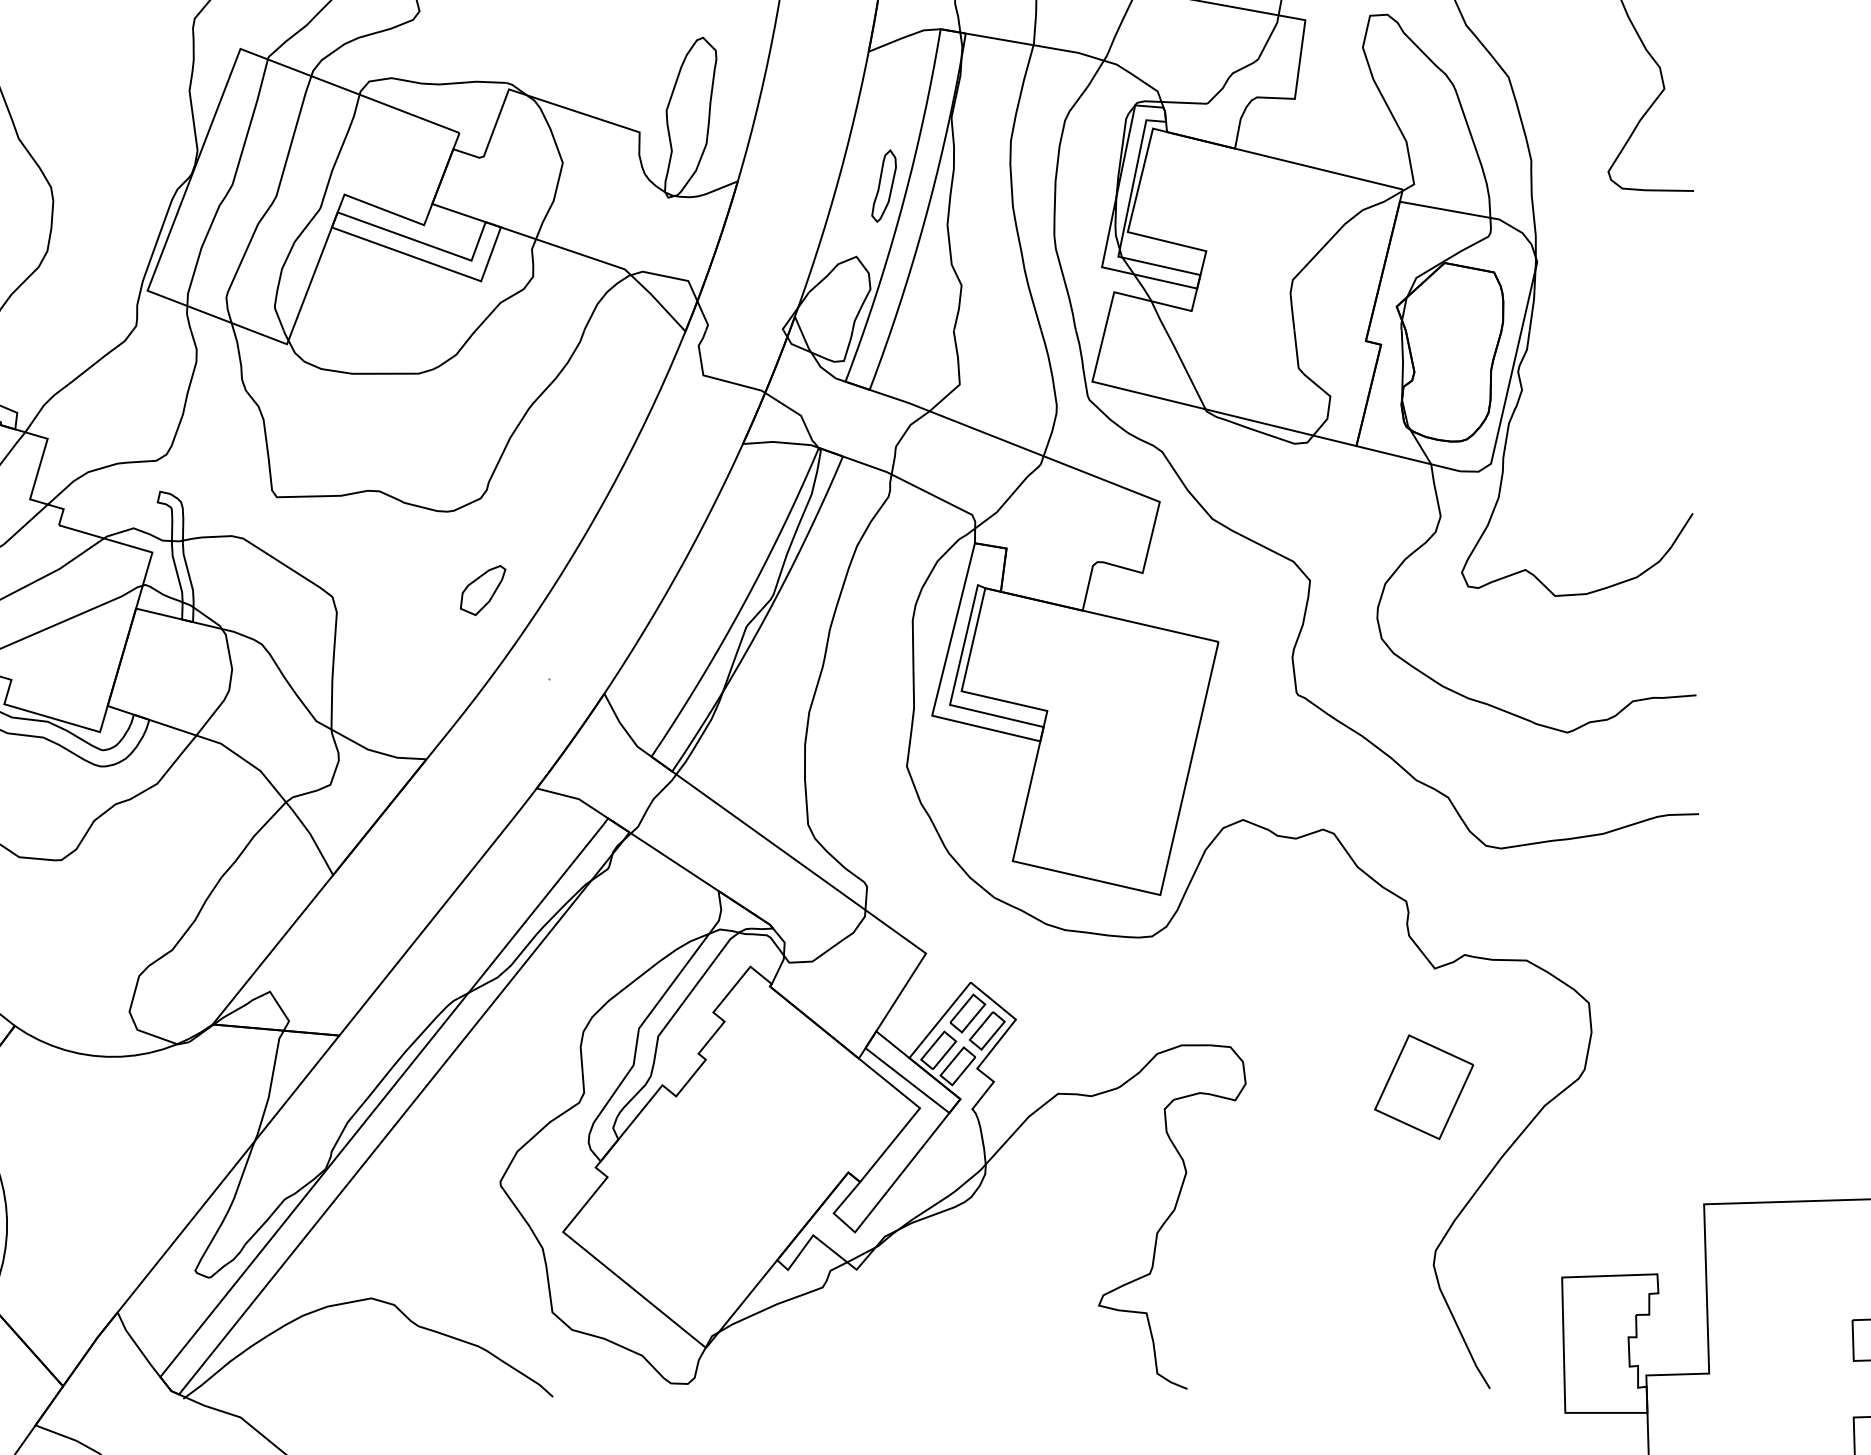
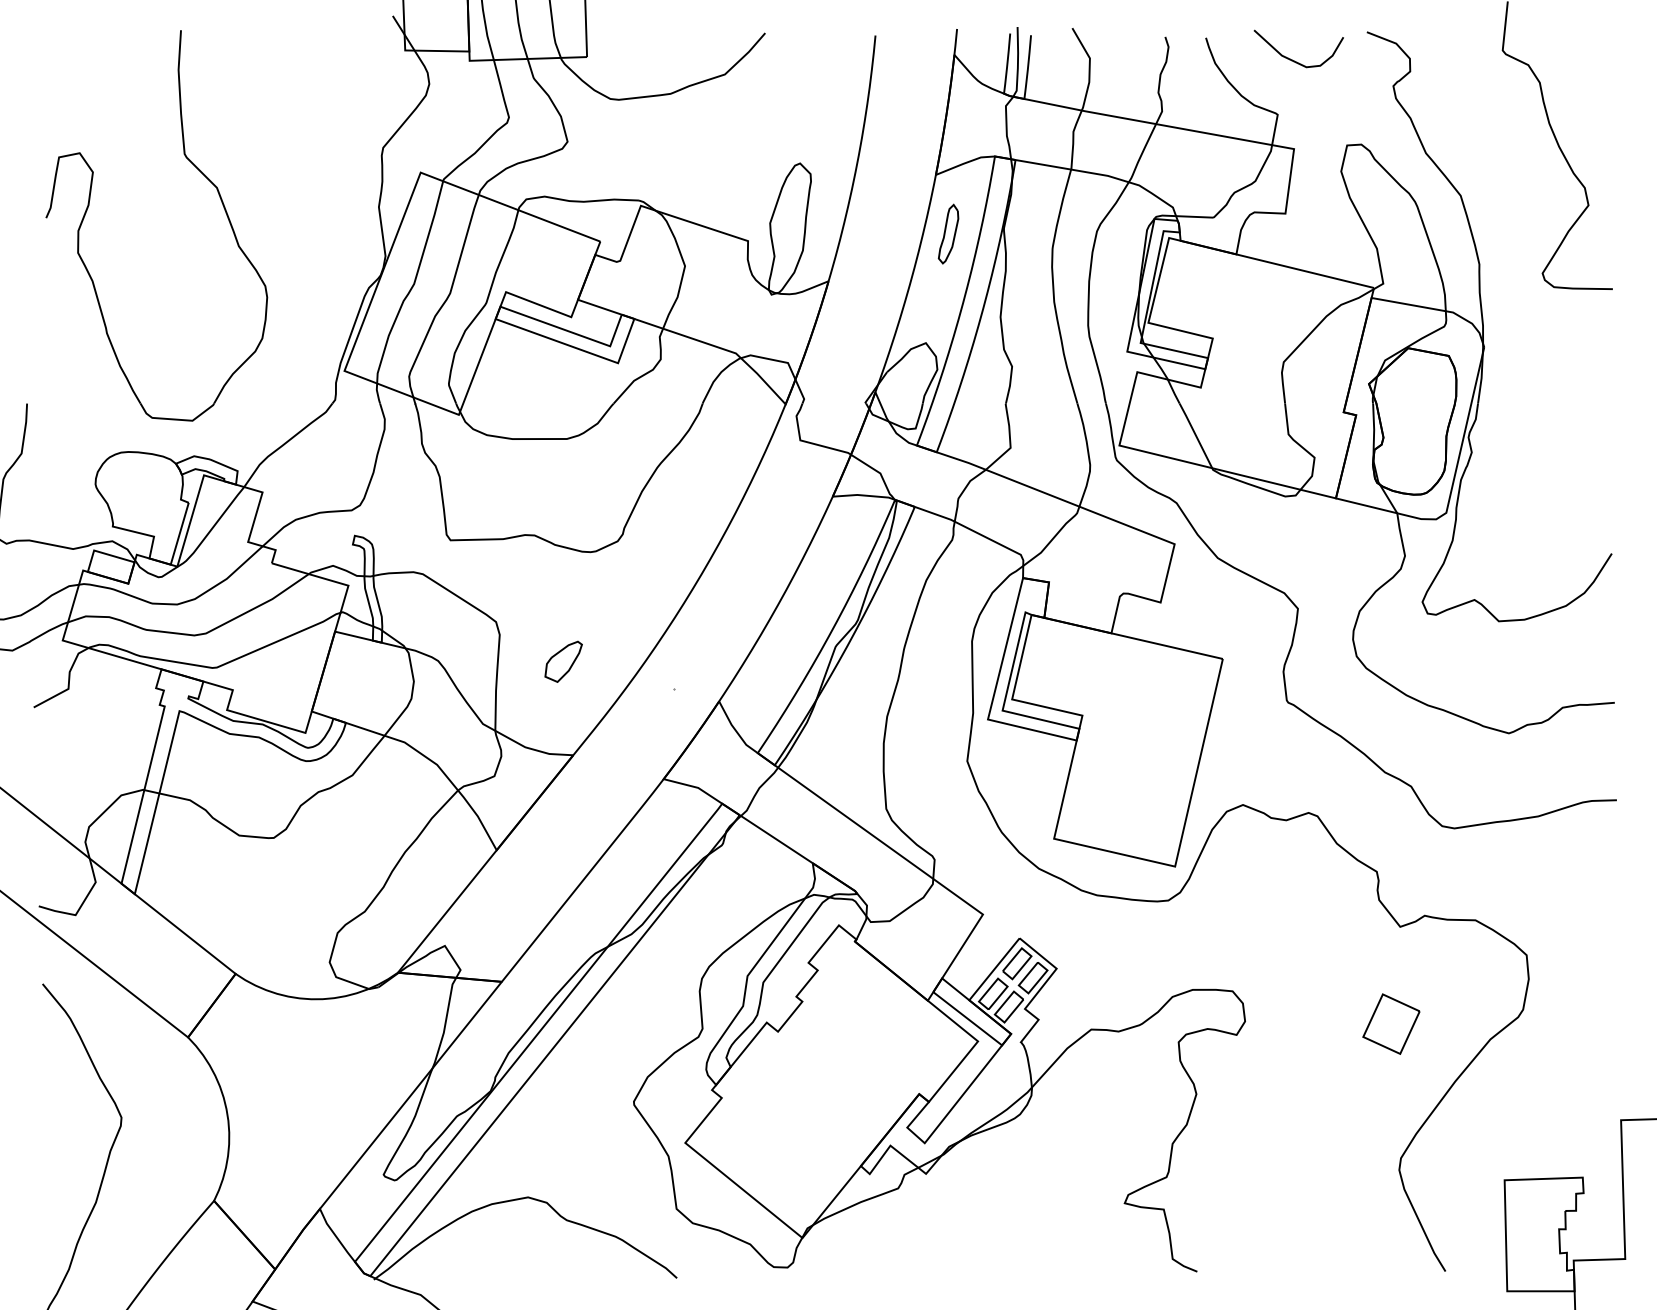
part: (884, 185) -> (948, 233), moved
part: (482, 590) -> (563, 661), moved
part: (1424, 1086) -> (1391, 1023), size x0.7

